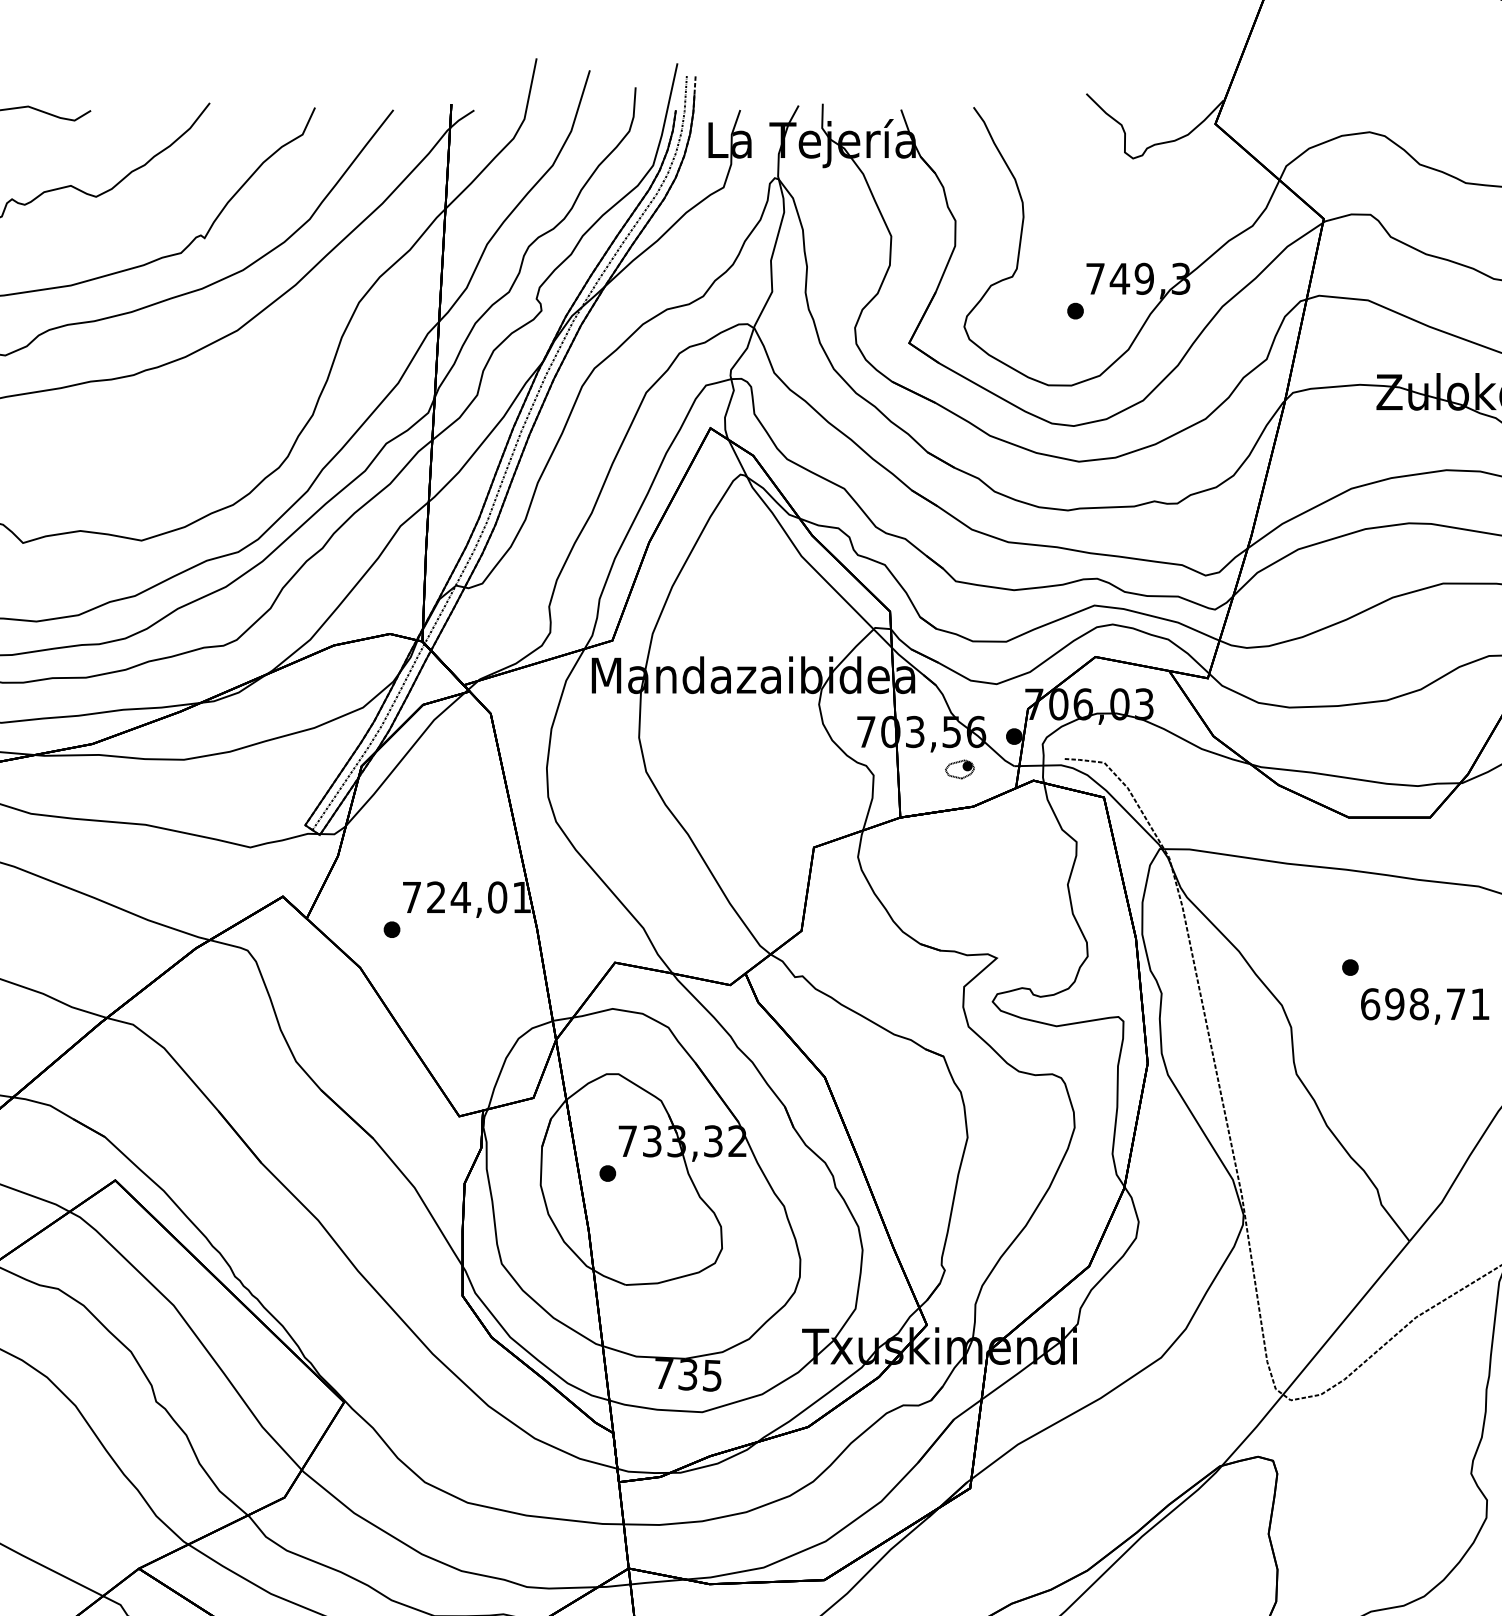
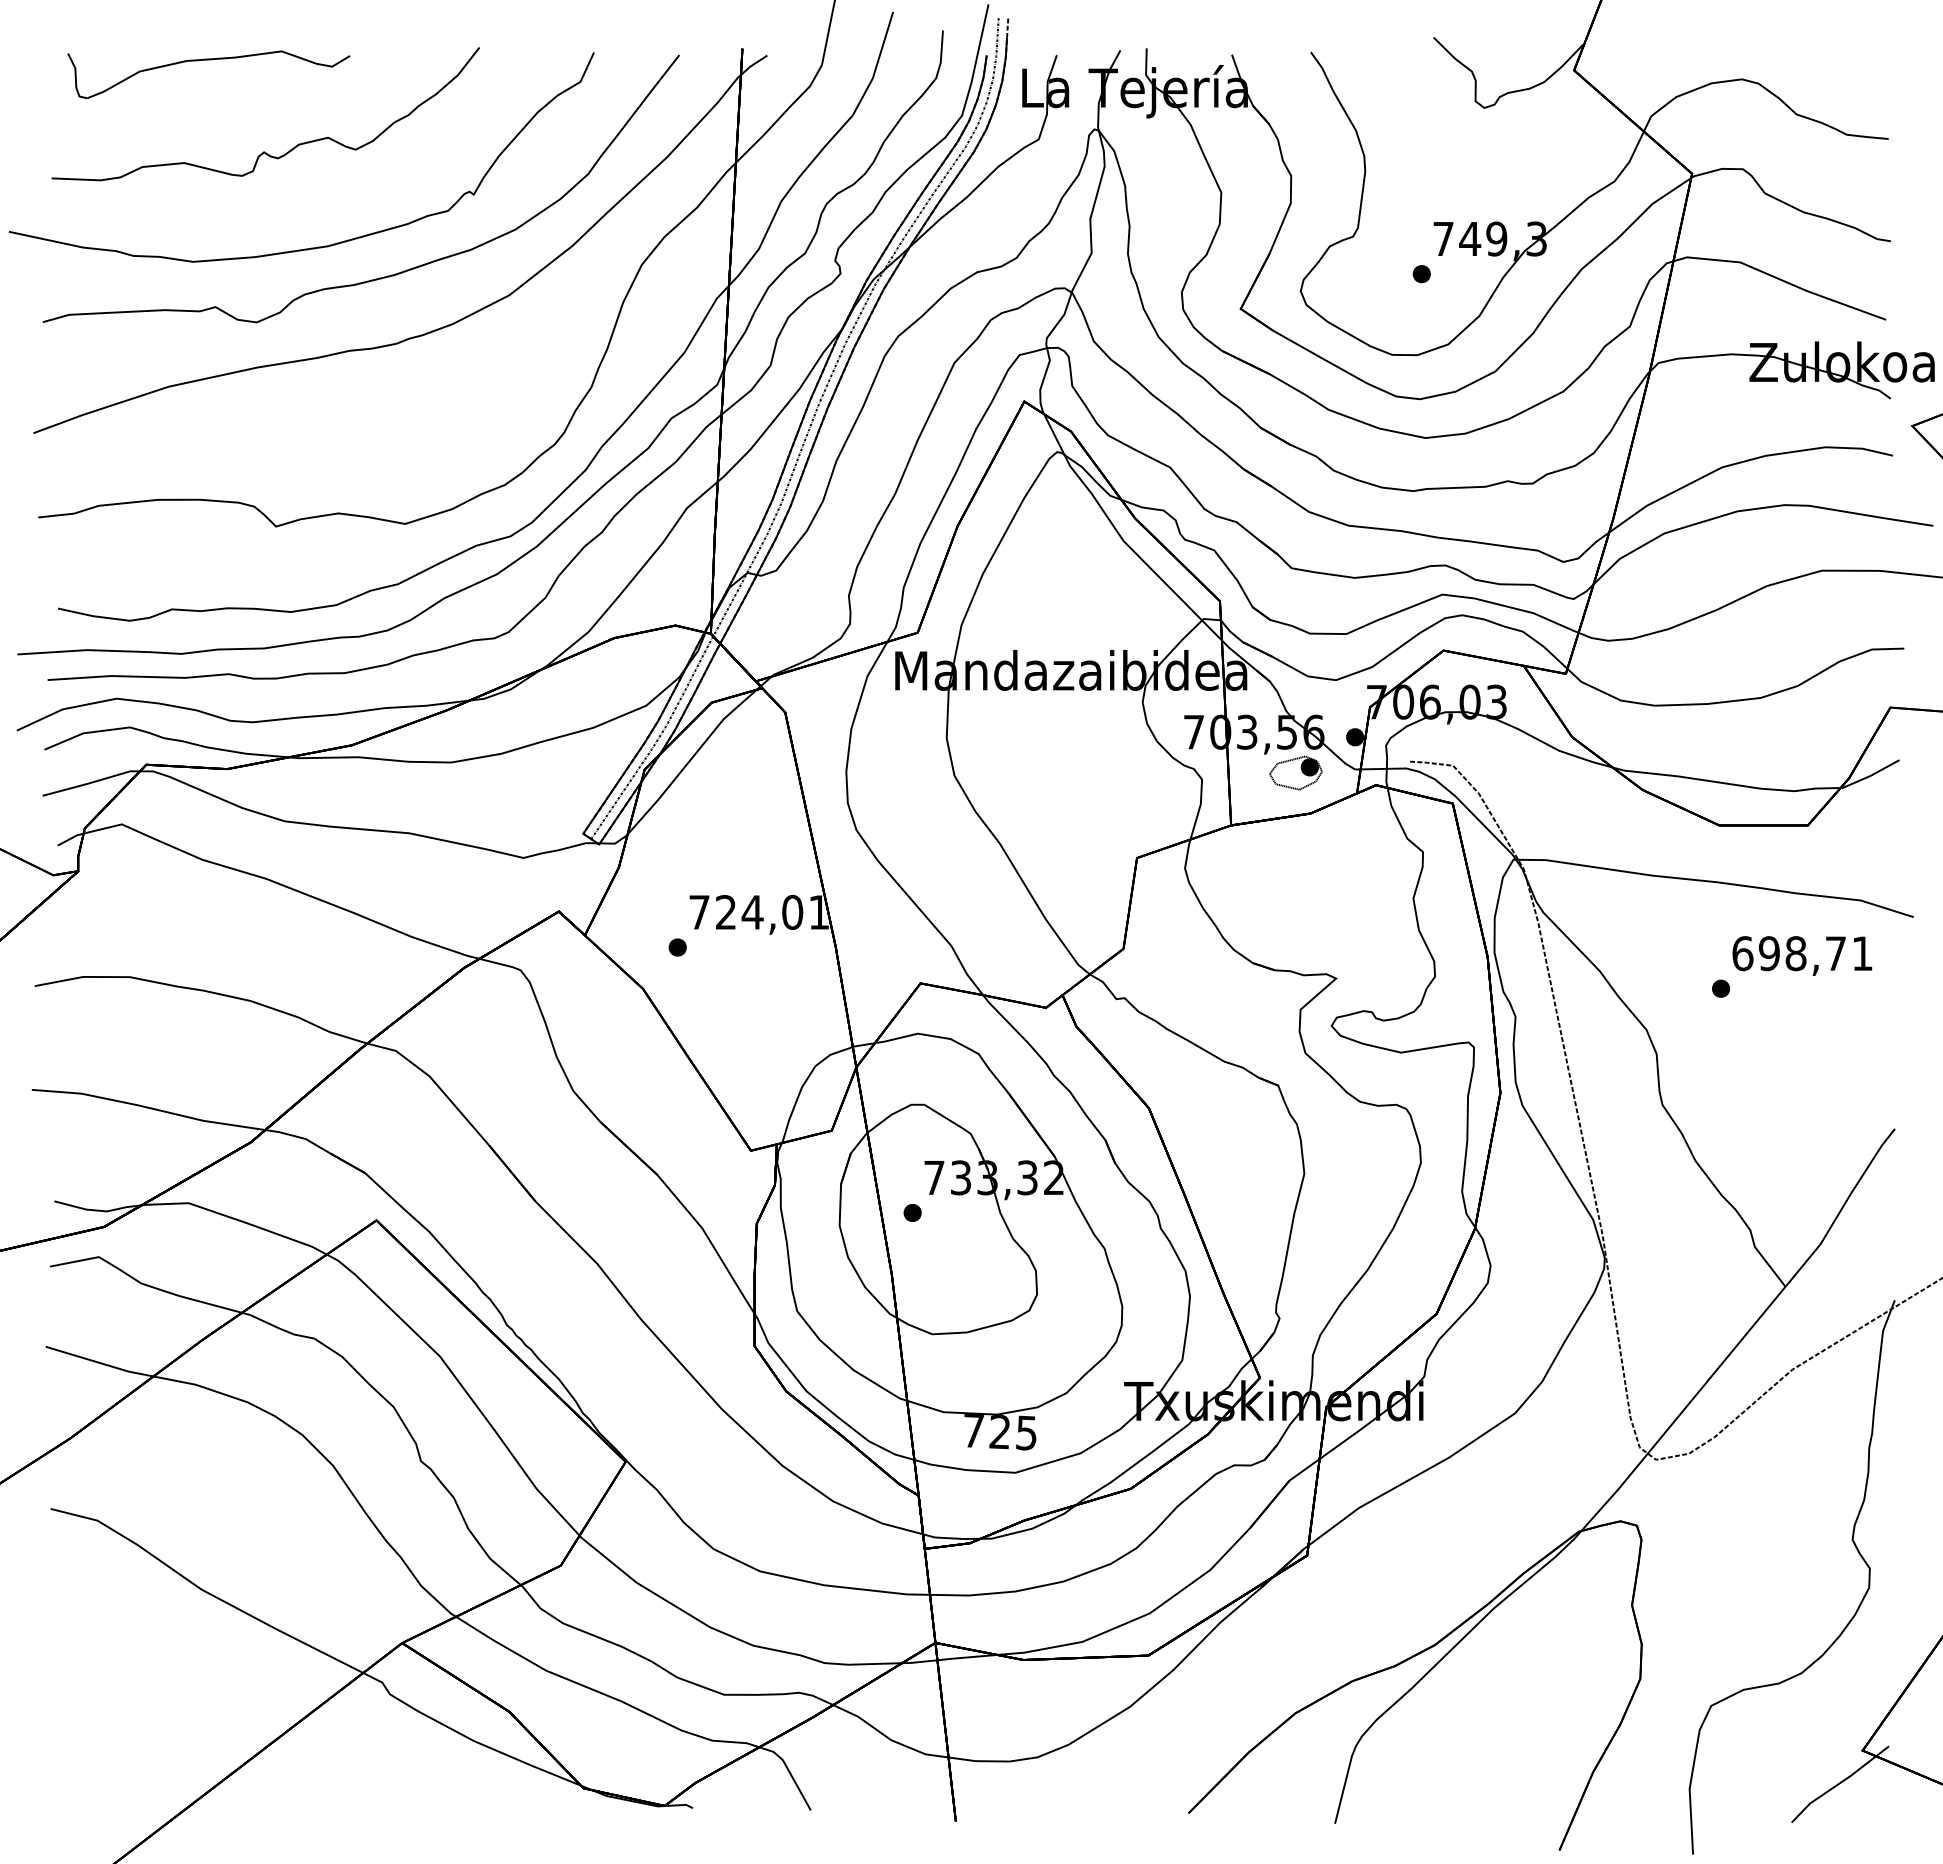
part: (959, 768) -> (1295, 772), size x1.67
text: (1425, 1005) -> (1802, 955), moved
text: (687, 1375) -> (999, 1432), 735 -> 725

